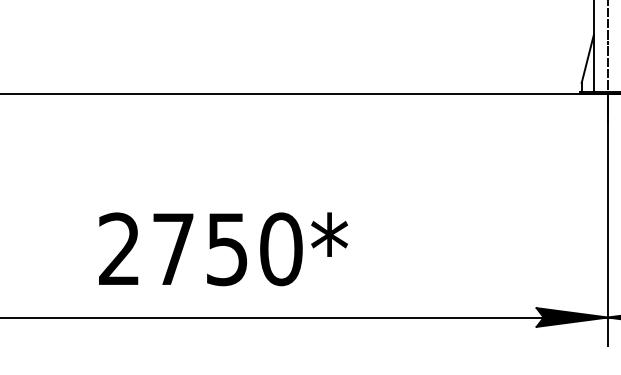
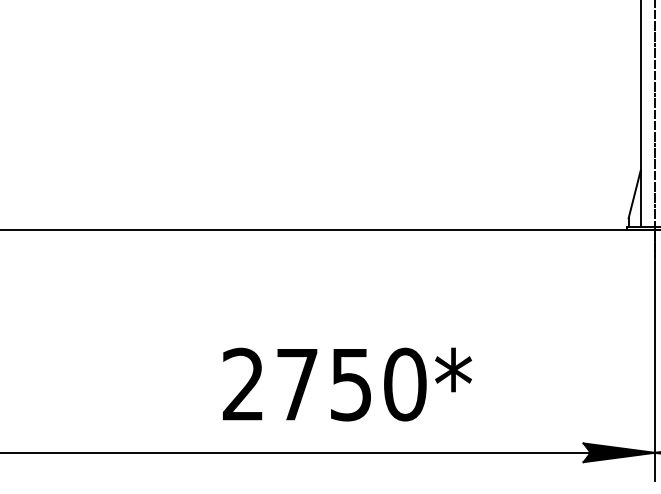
text: (223, 249) -> (347, 384), moved

